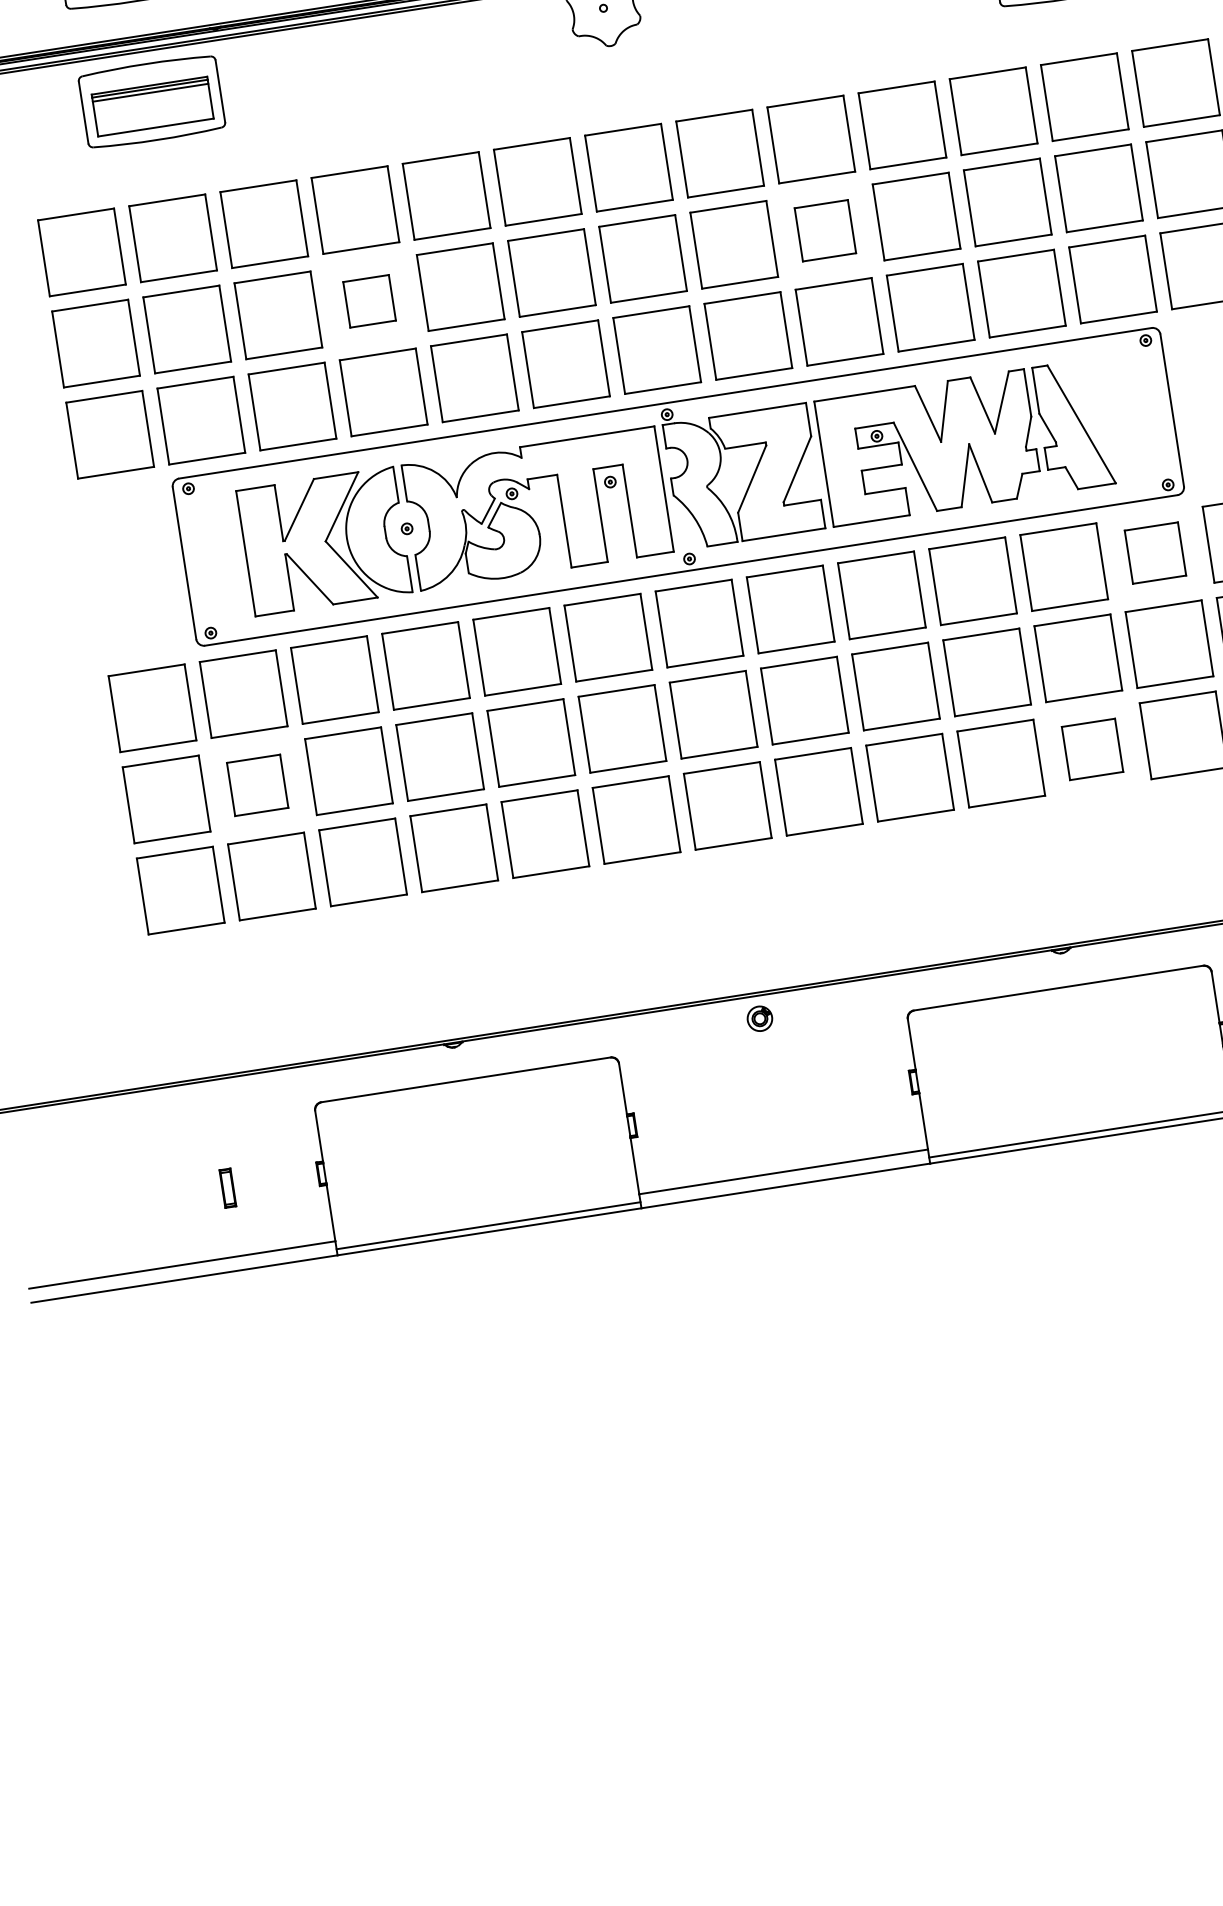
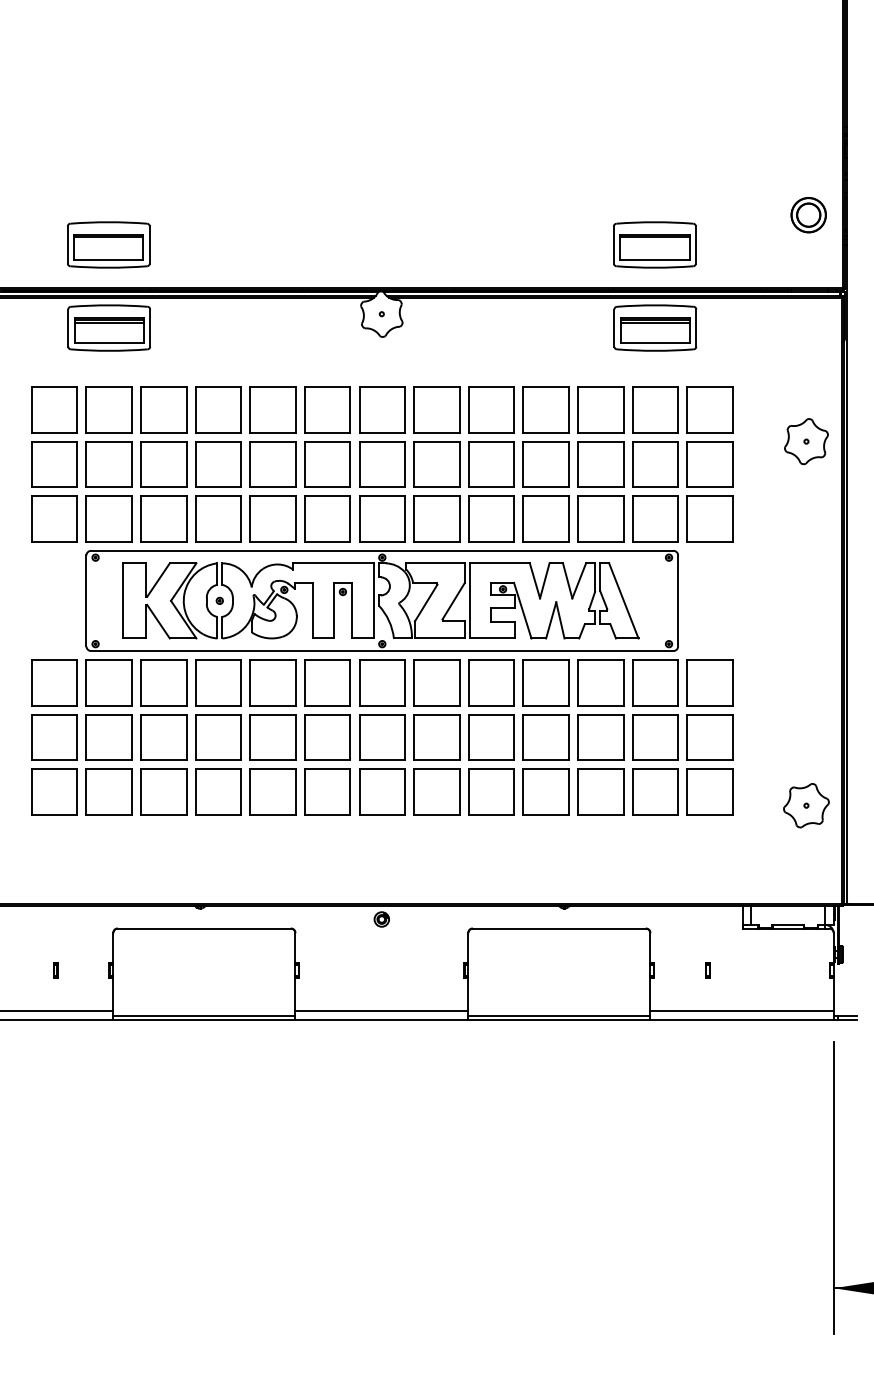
part: (825, 230) -> (491, 464), size x1.43
part: (369, 301) -> (218, 464), size x1.67
part: (1155, 552) -> (655, 682), size x1.43
part: (1091, 748) -> (600, 791), size x1.43
part: (256, 785) -> (108, 737), size x1.43
part: (228, 1188) -> (55, 970), size x0.62

